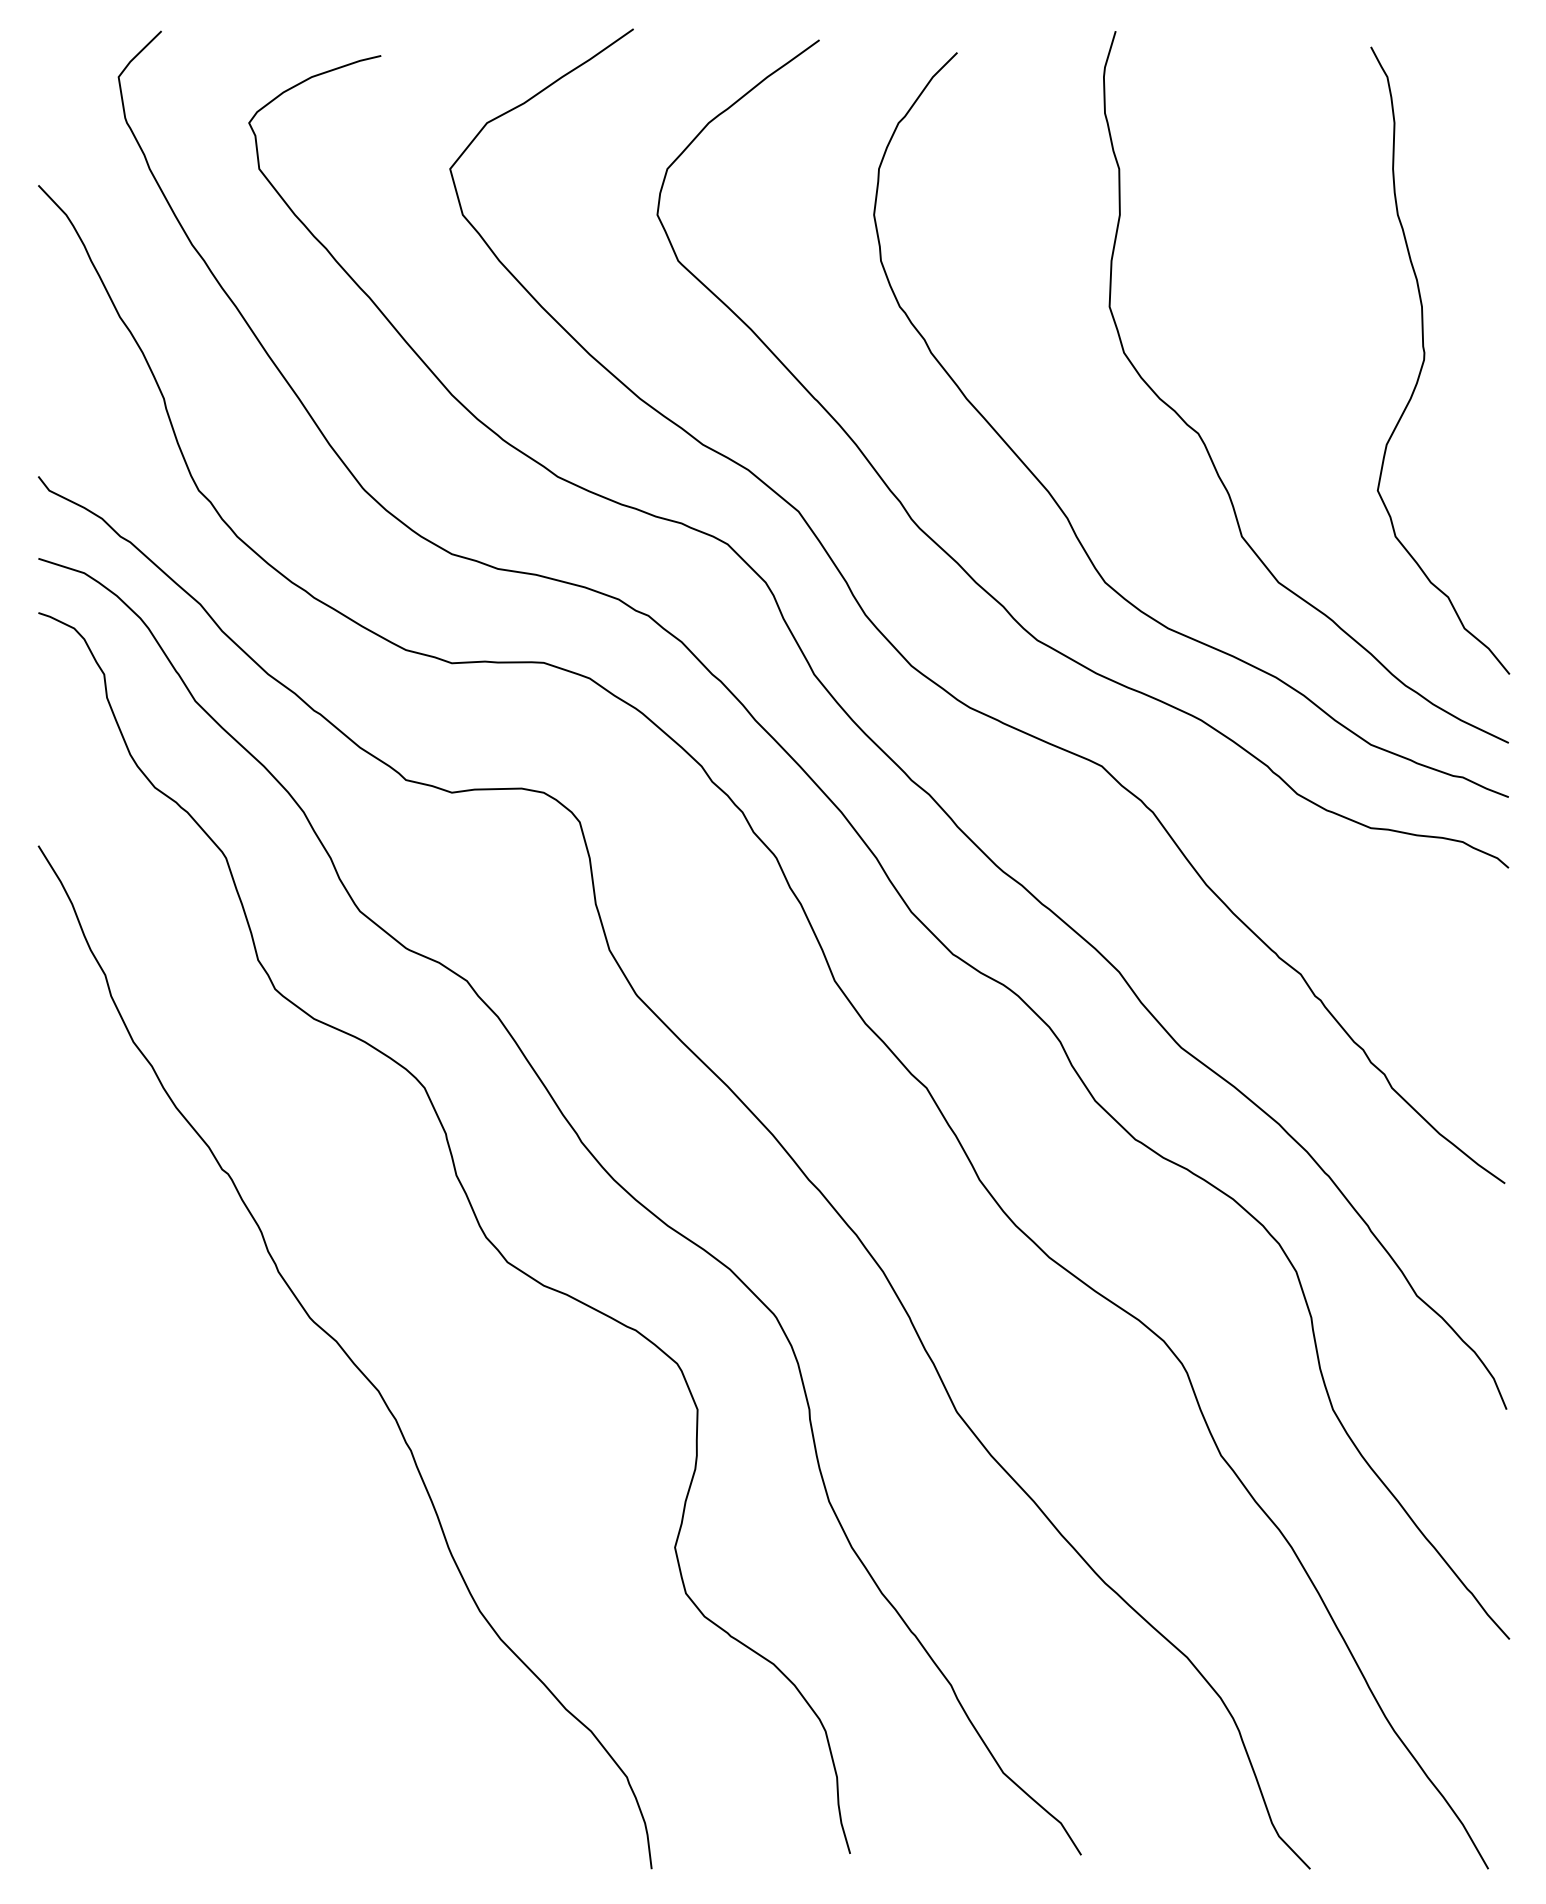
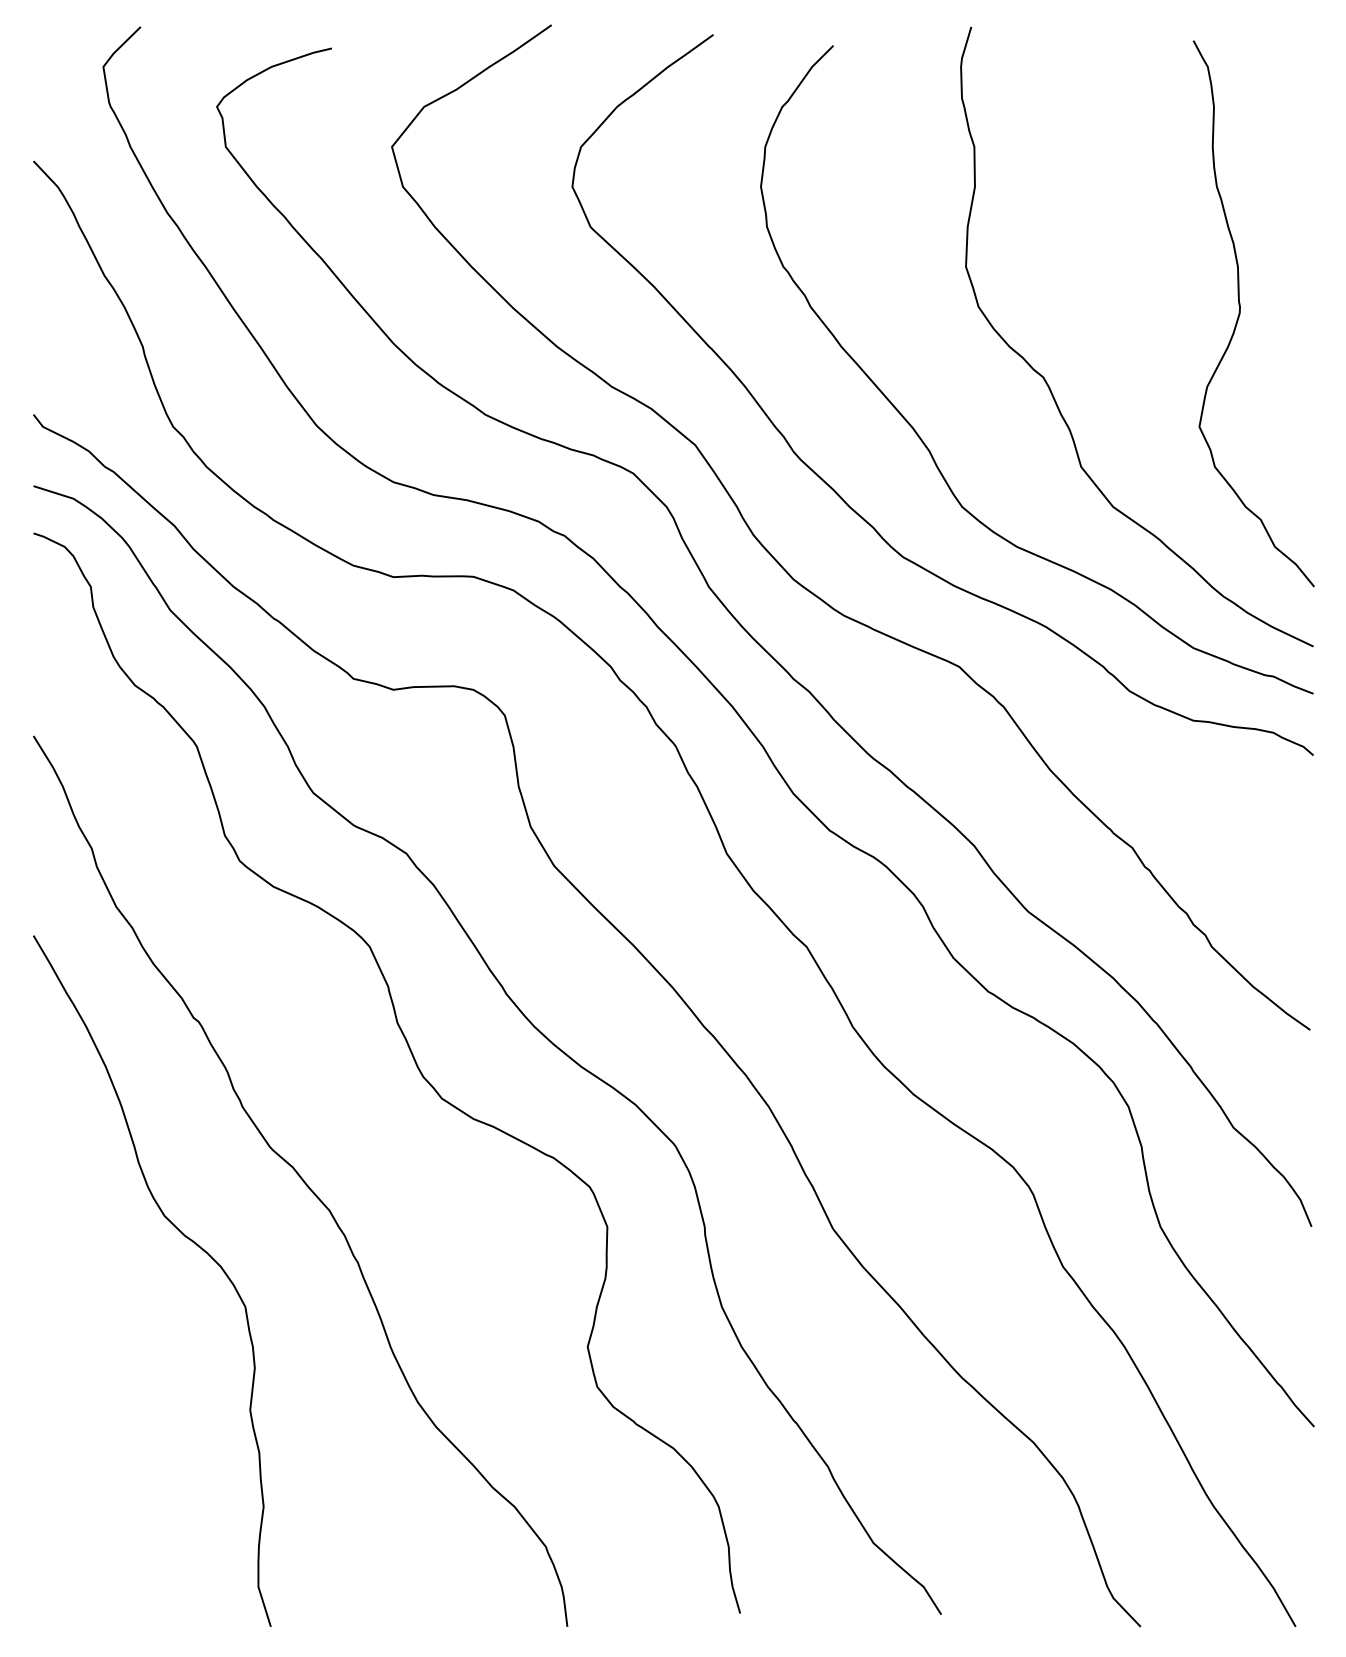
curve: (212, 1421) -> (185, 1237), added

